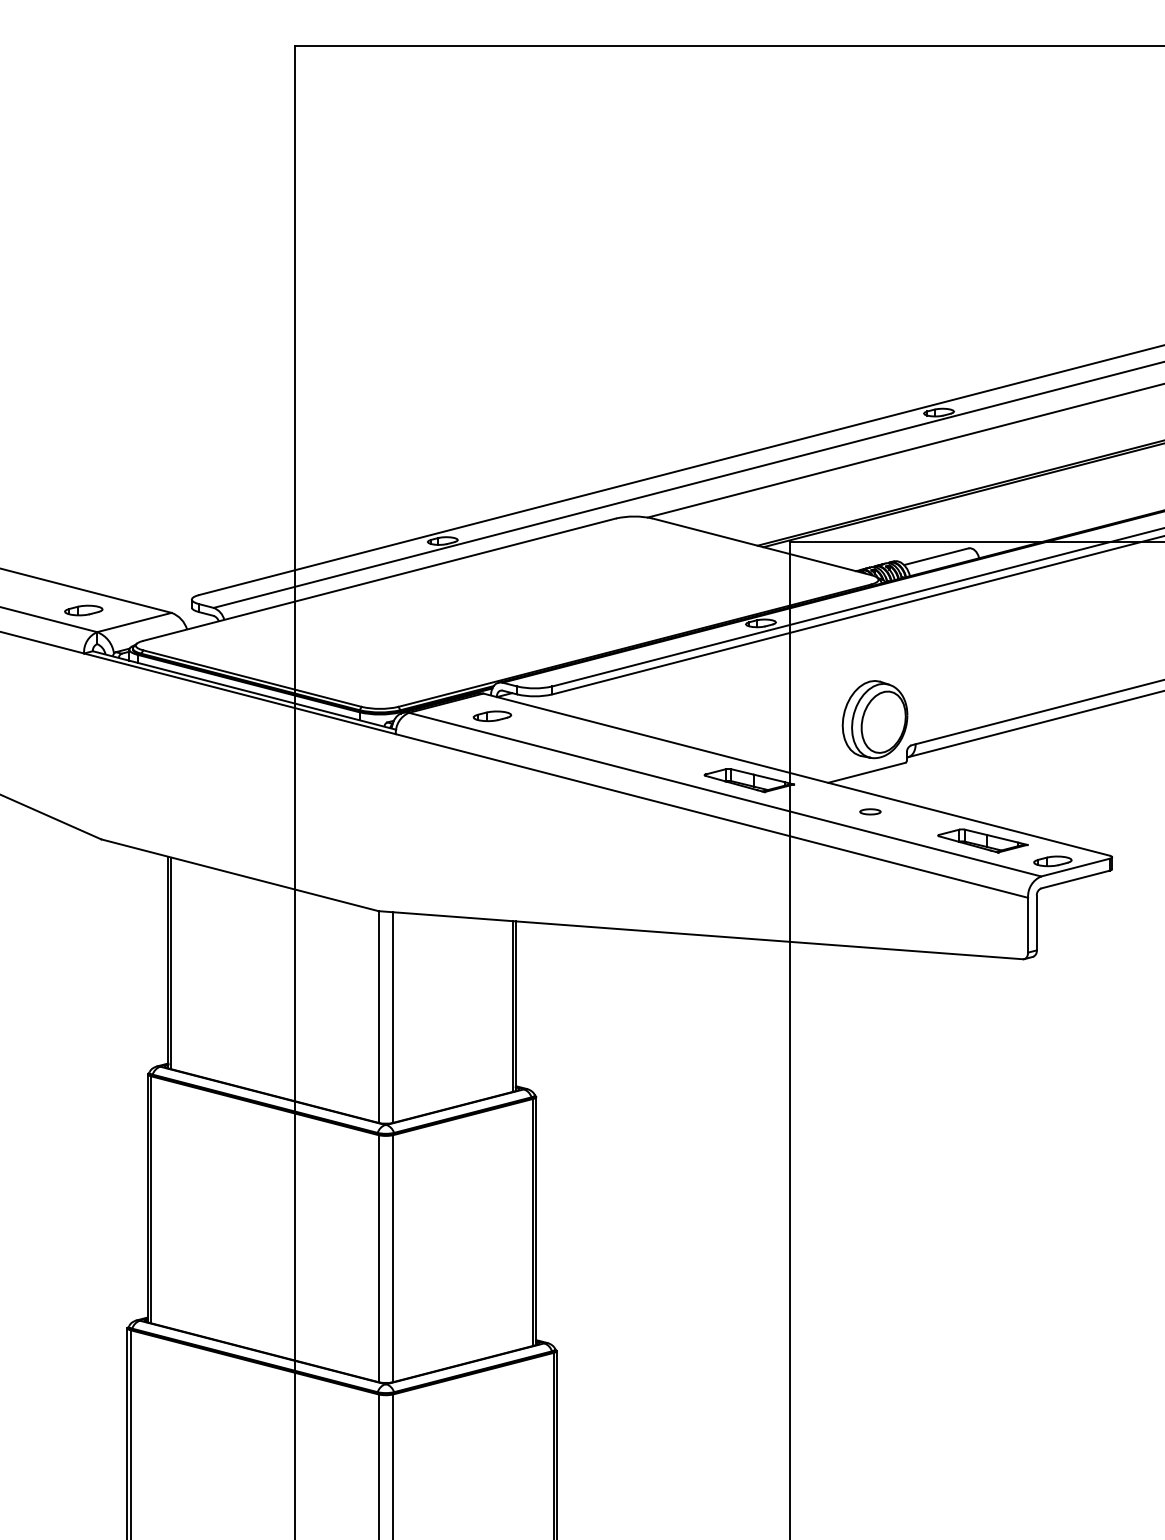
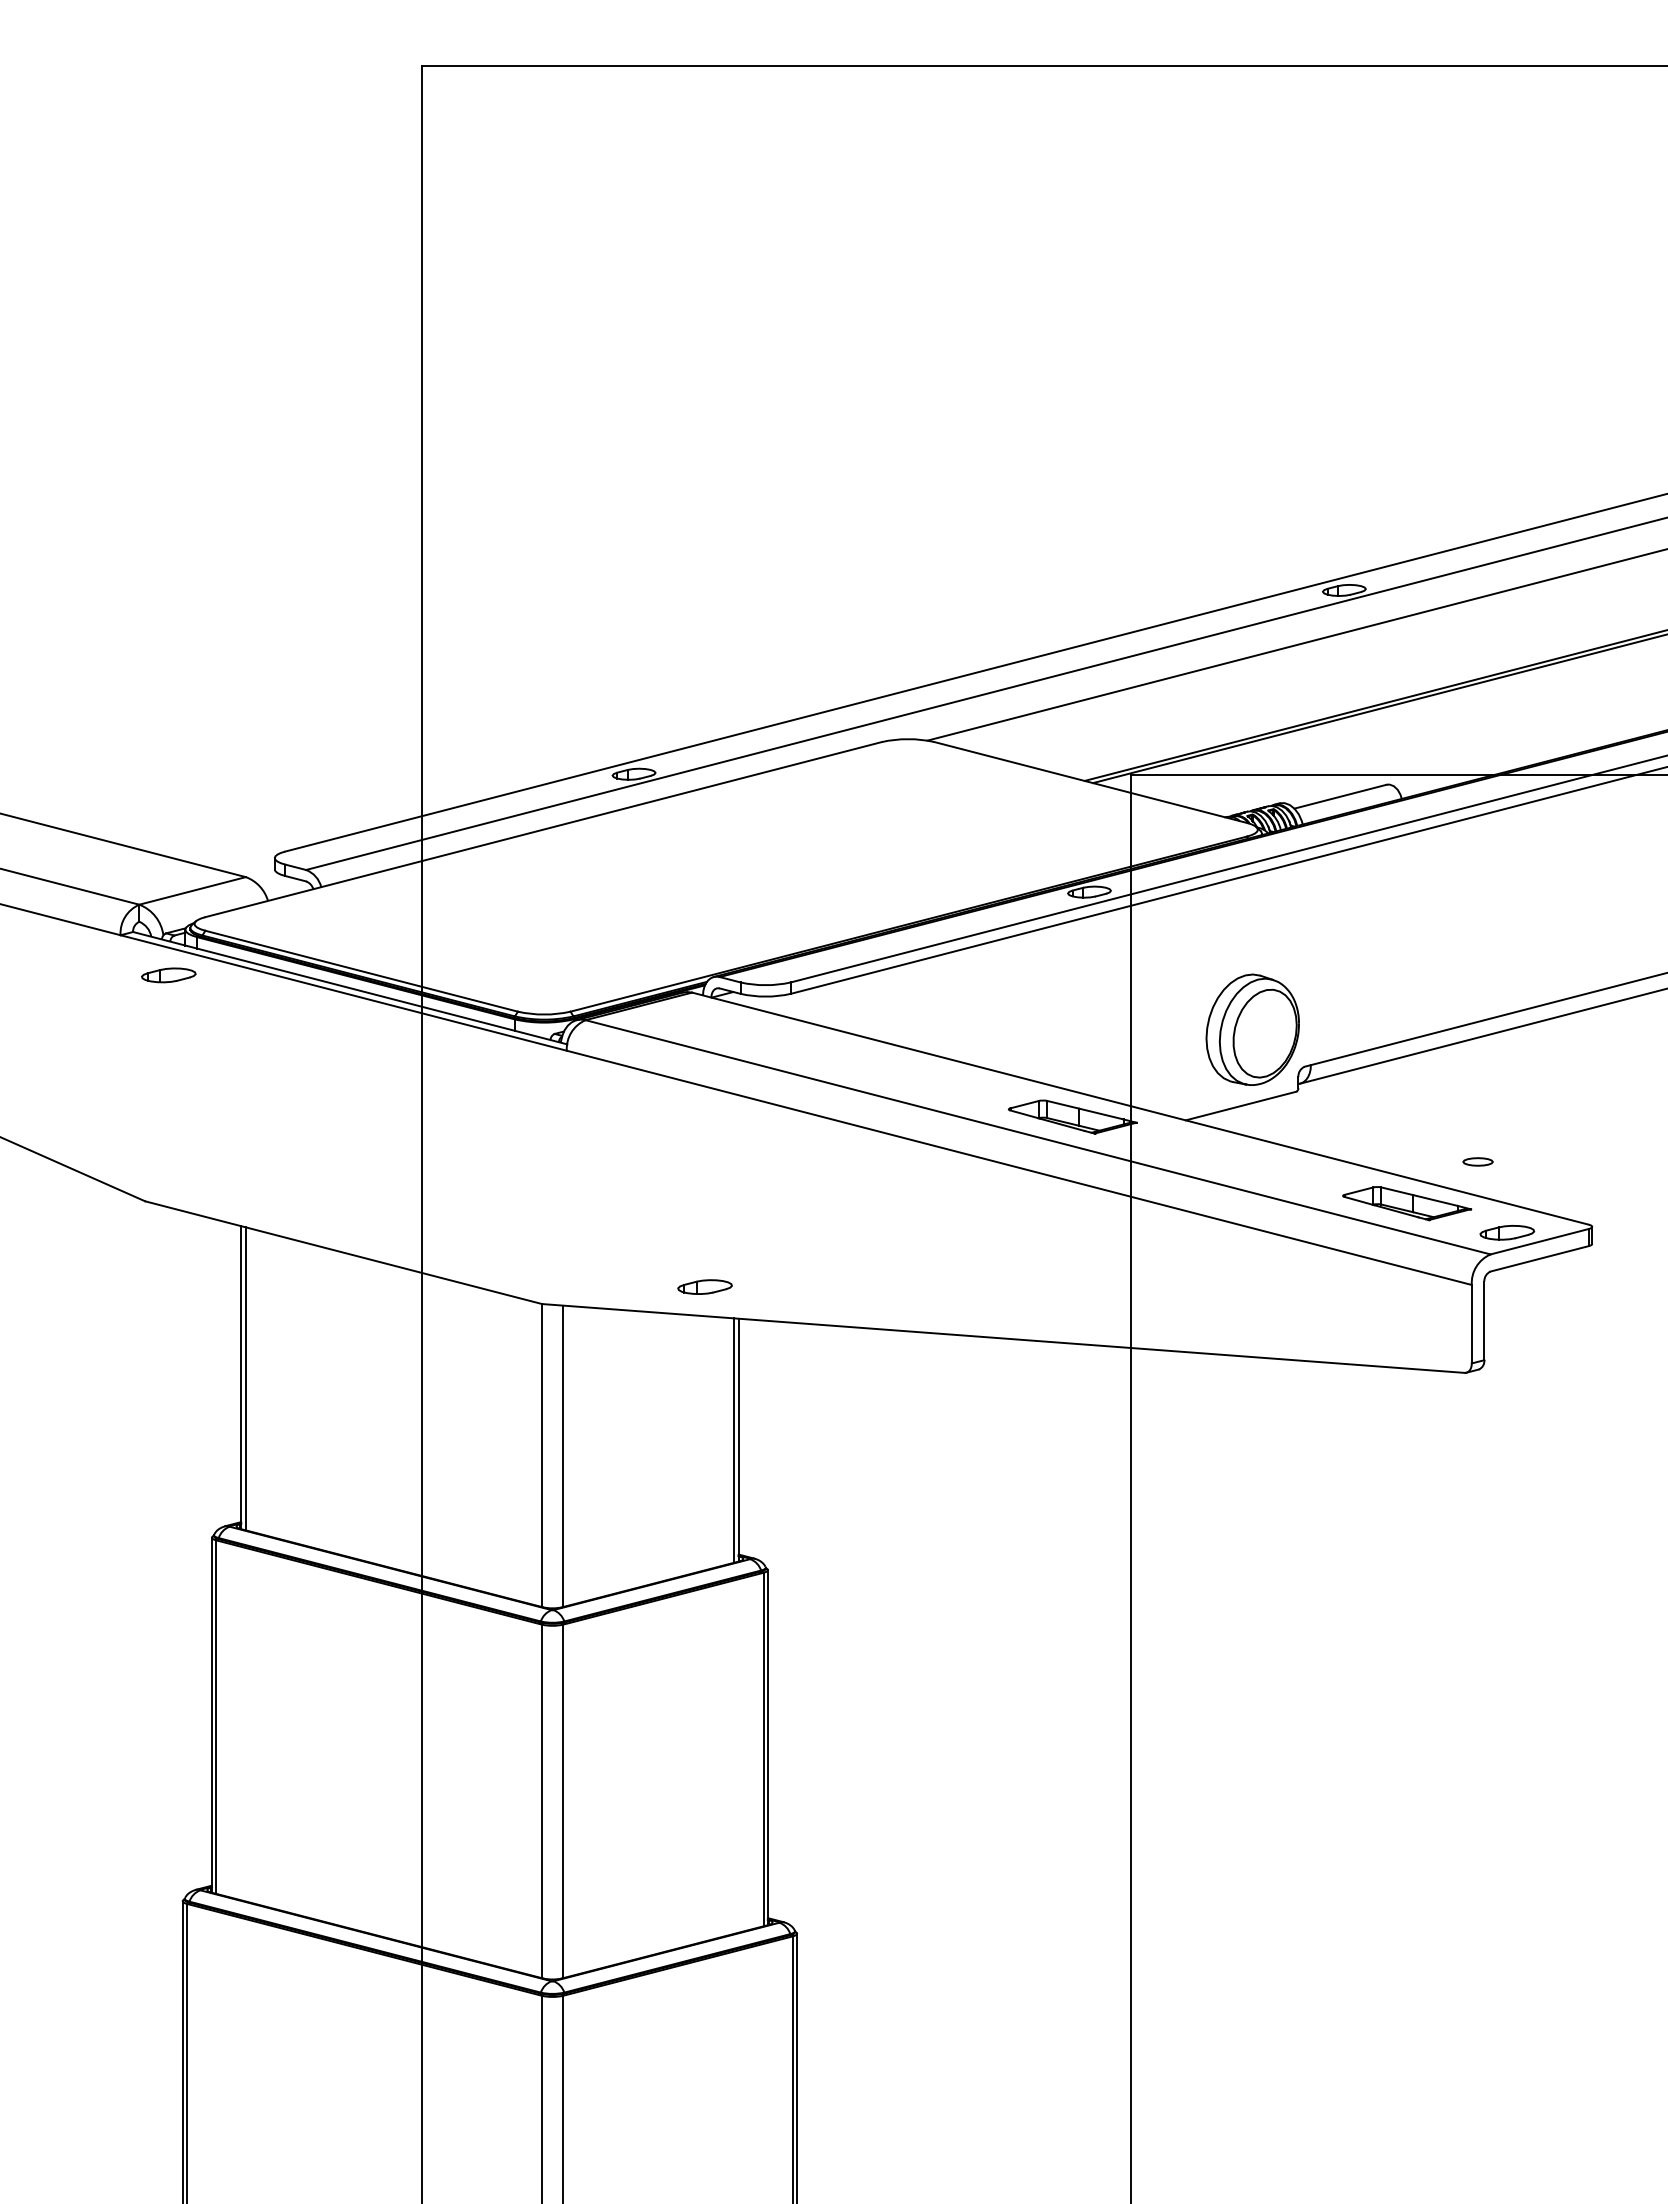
part: (83, 610) -> (168, 975), moved
part: (492, 716) -> (705, 1287), moved
part: (870, 811) -> (1478, 1161), moved

